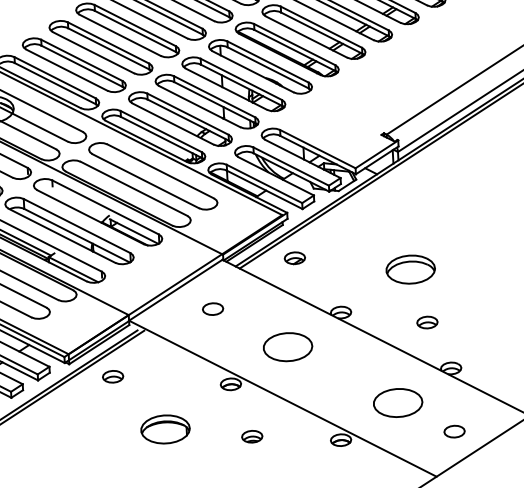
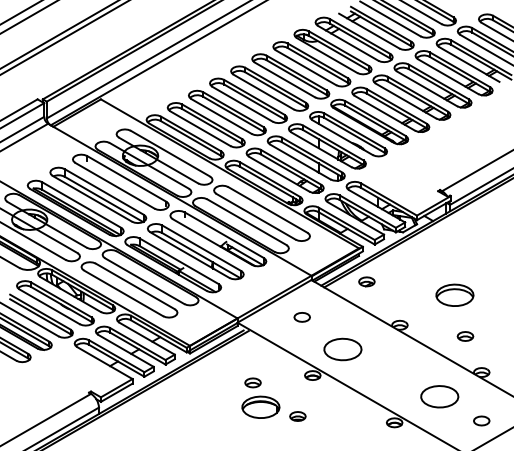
part: (287, 347) -> (342, 349), moved
part: (112, 376) -> (252, 382), moved
part: (251, 436) -> (297, 416), moved

